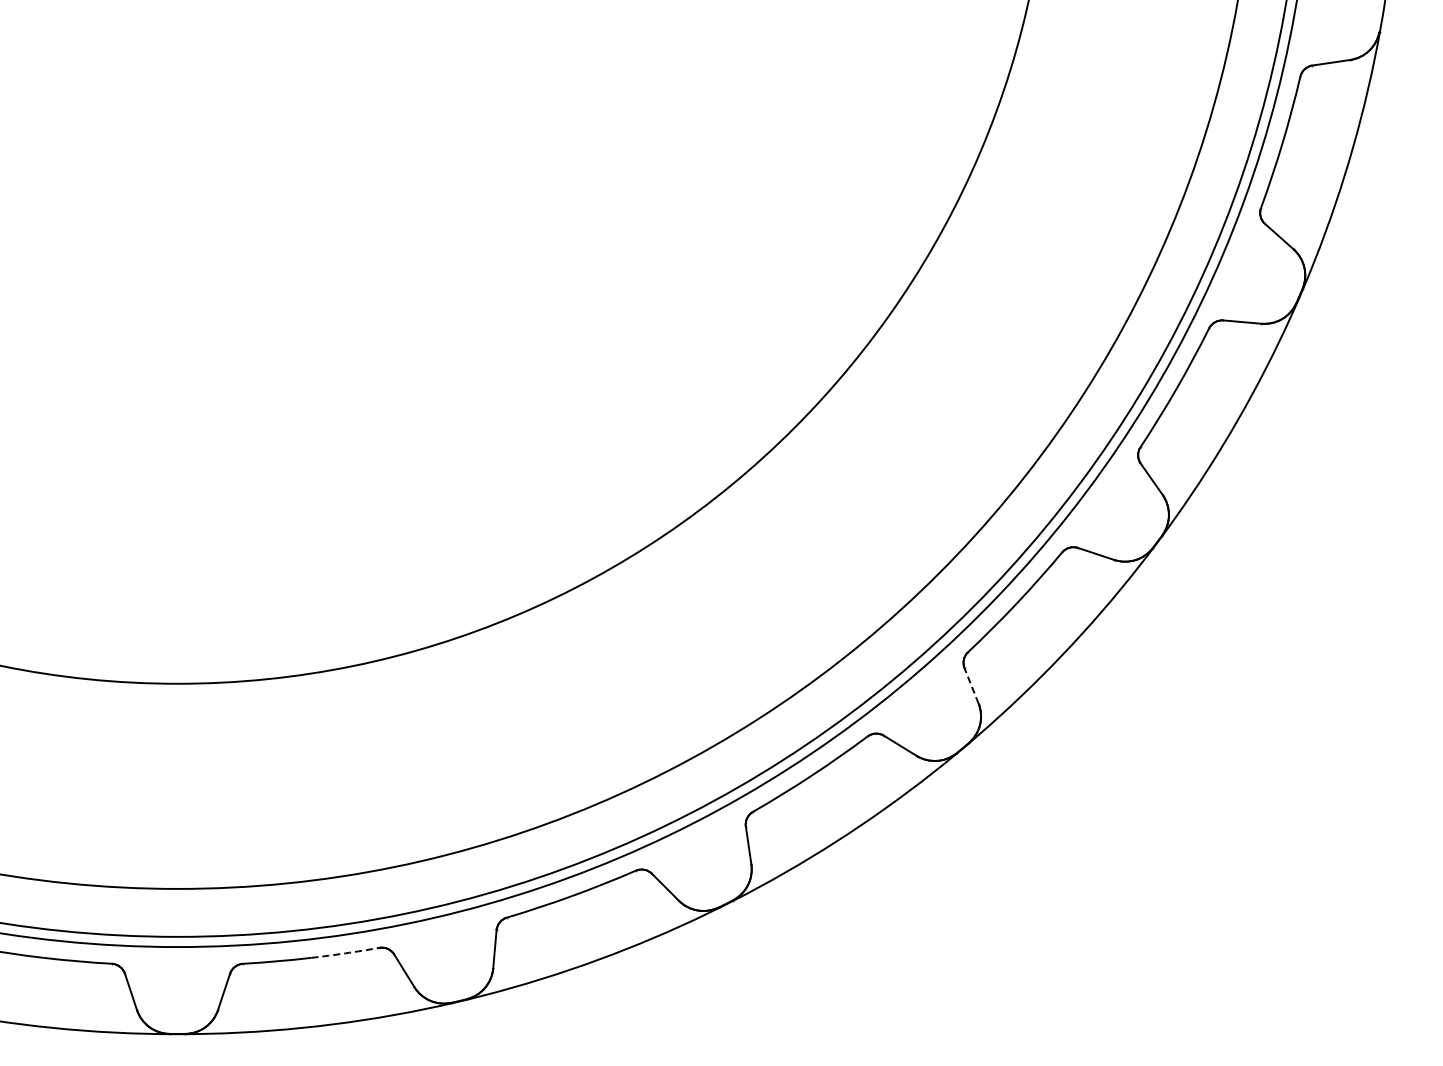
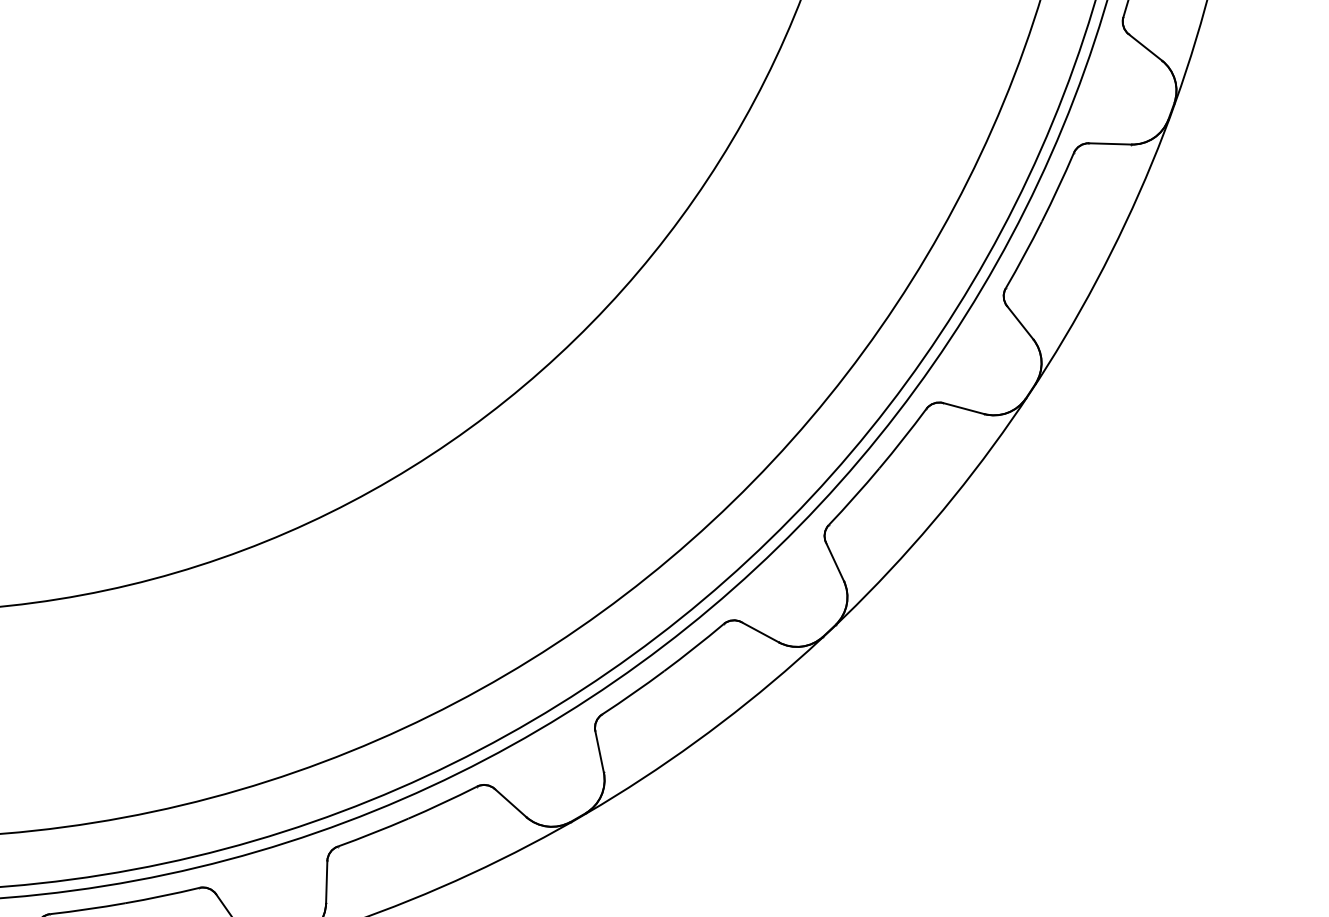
line: (971, 685) -> (834, 561), dashed -> solid
arc: (345, 953) -> (162, 896), dashed -> solid

